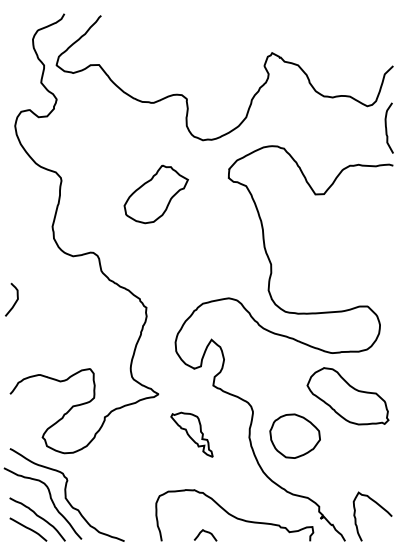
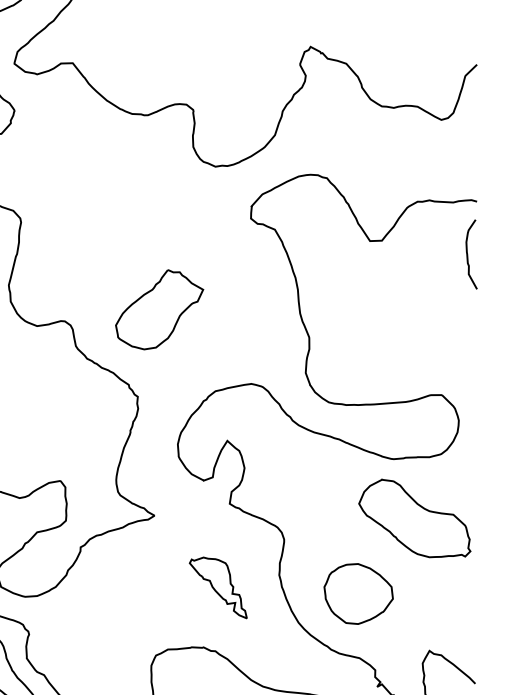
curve: (387, 128) -> (469, 254), moved
part: (155, 194) -> (158, 309), moved
part: (191, 434) -> (217, 587), moved
part: (294, 435) -> (357, 592), moved

